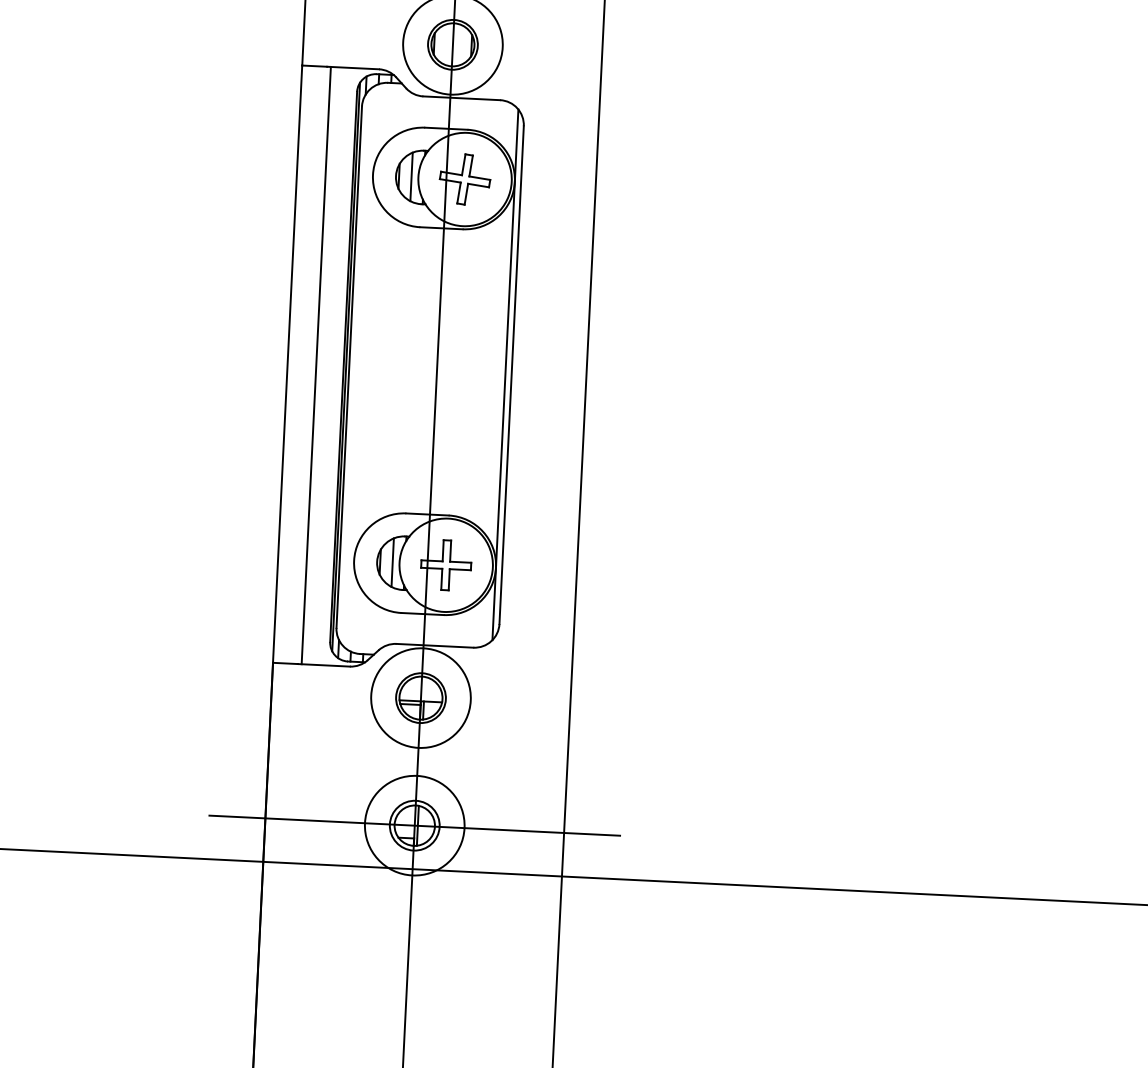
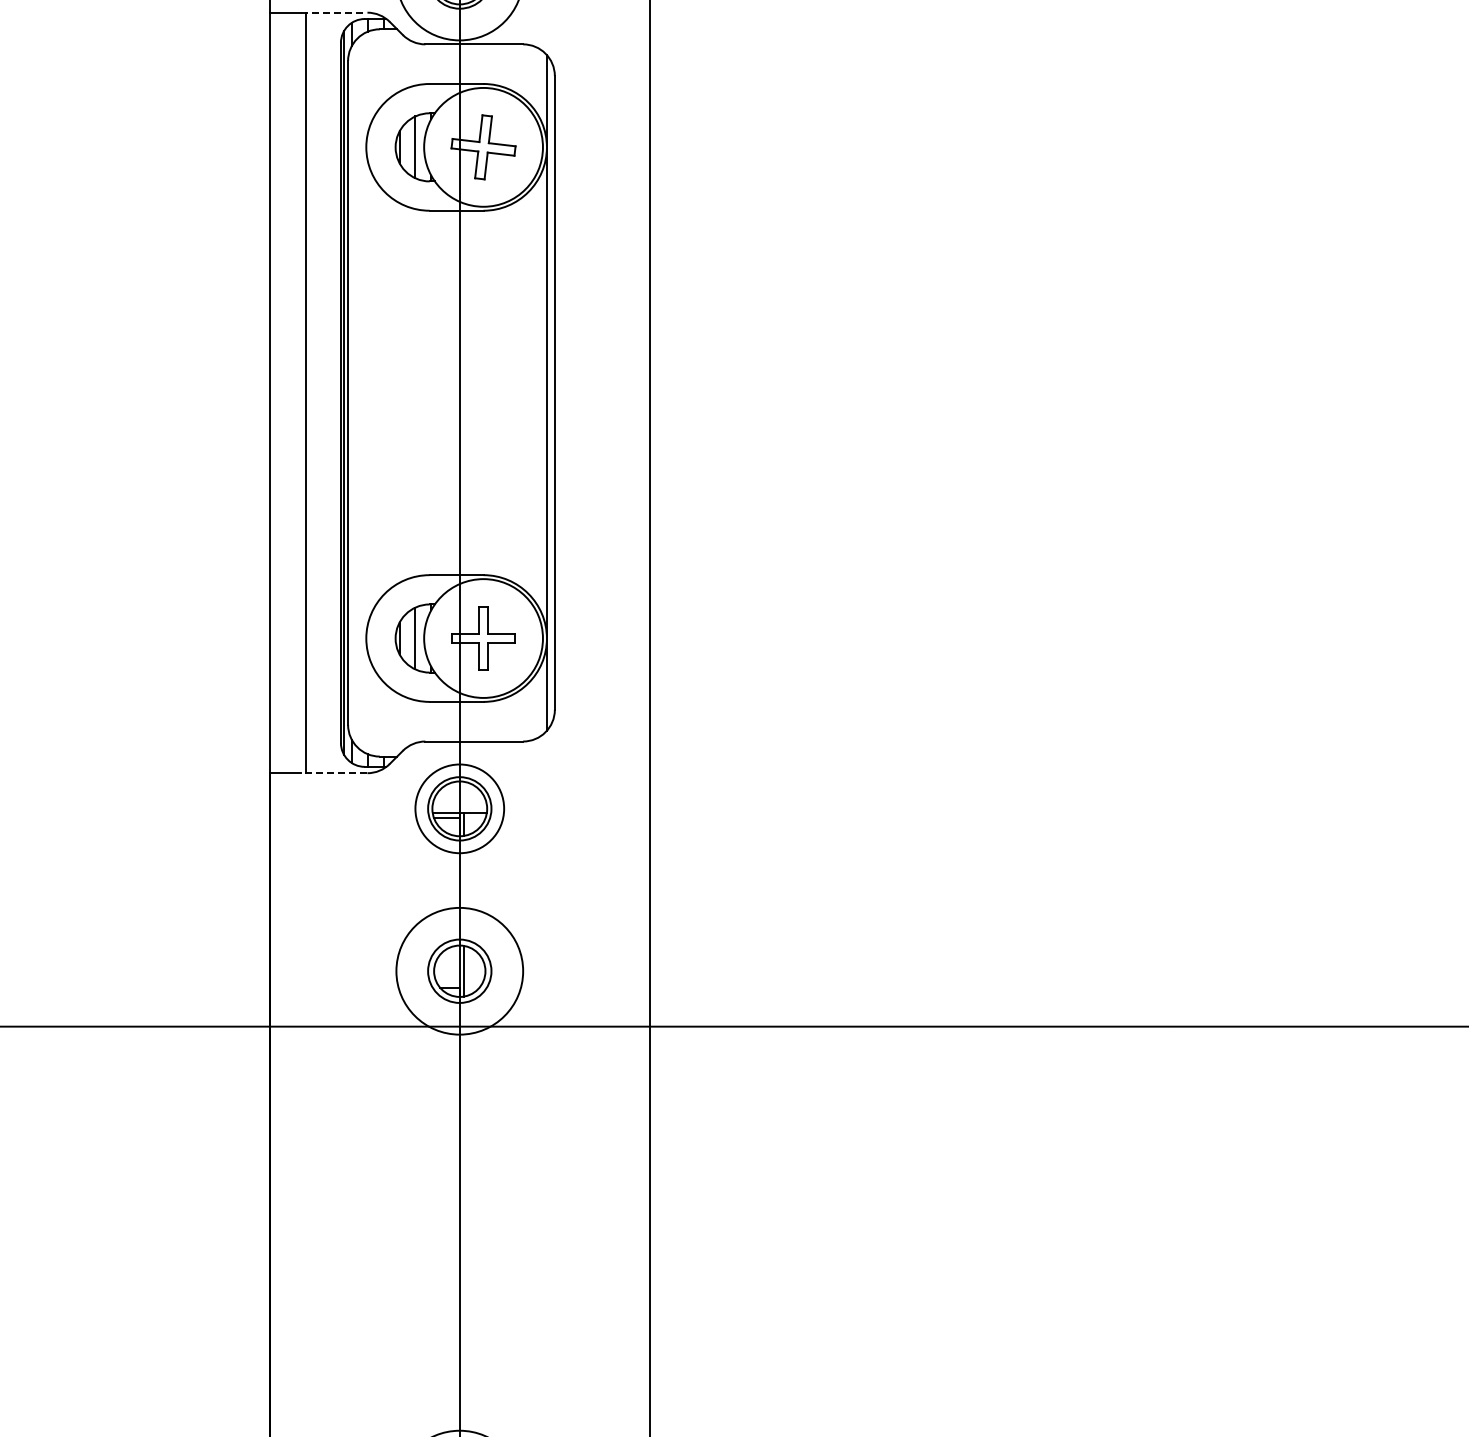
line: (353, 67) -> (334, 12), solid -> dashed
line: (323, 665) -> (333, 773), solid -> dashed
circle: (420, 697) -> (459, 808), size x0.7
line: (414, 825) -> (459, 971), removed

